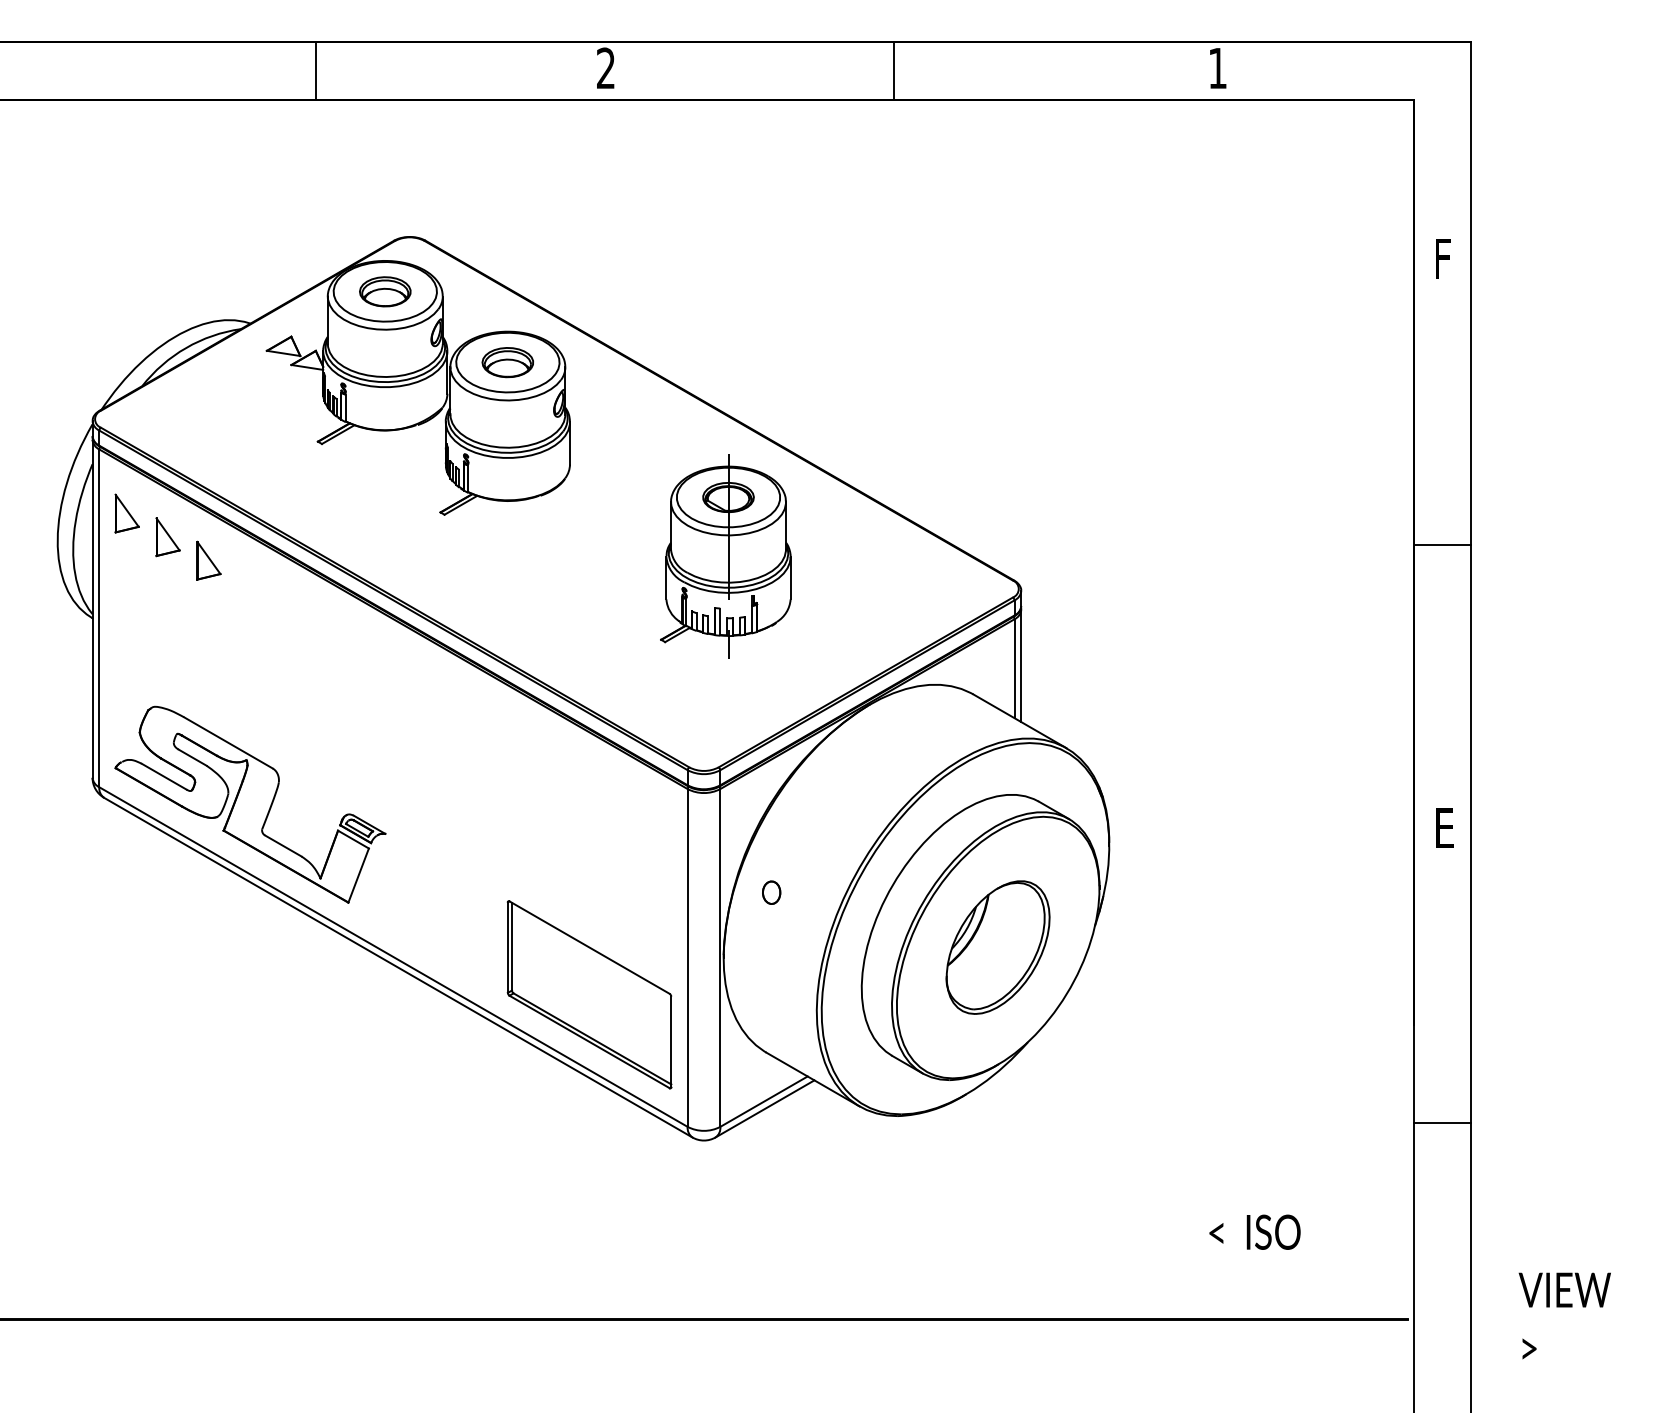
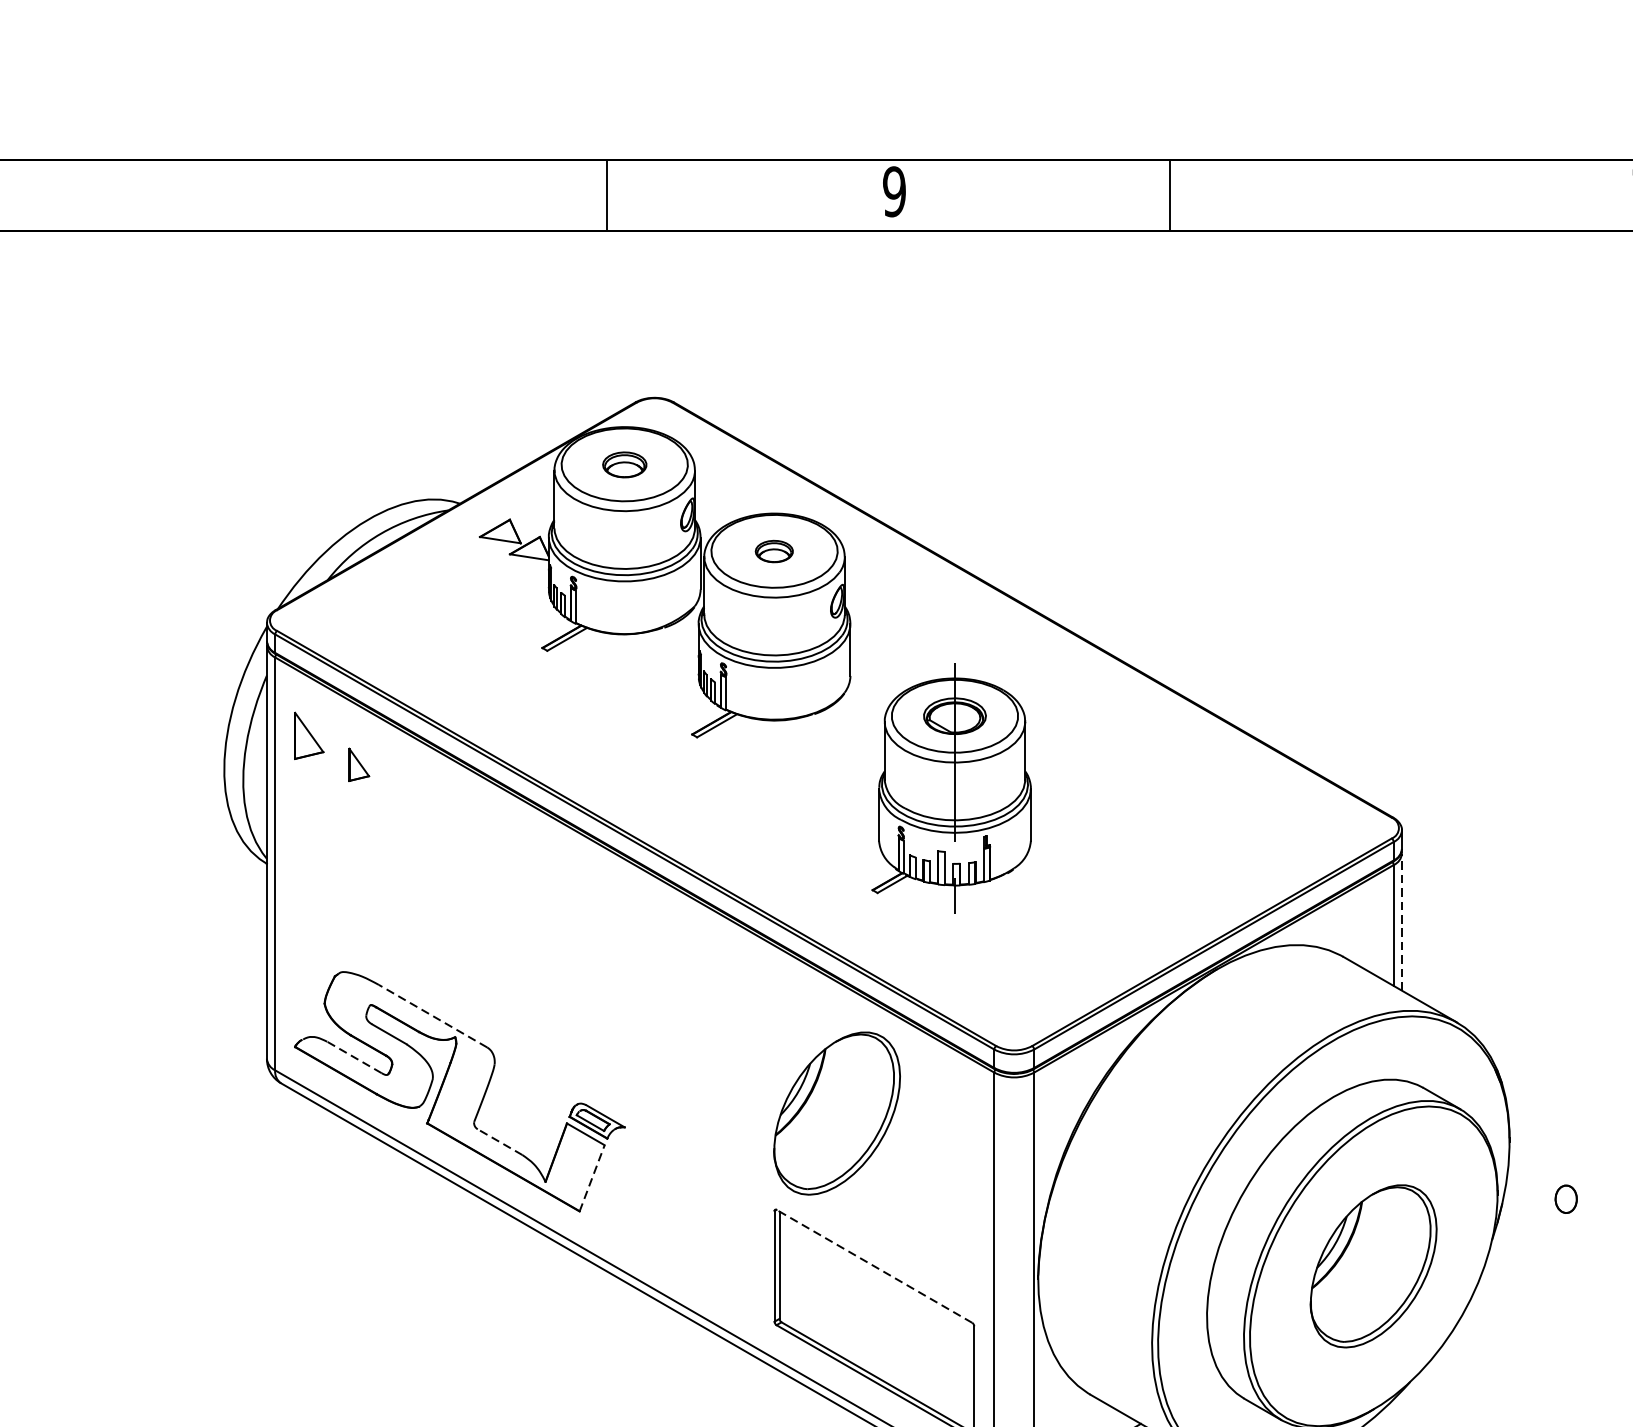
text: (605, 68) -> (893, 191), 2 -> 9
line: (315, 71) -> (606, 195), moved
line: (893, 71) -> (1170, 195), moved
part: (385, 291) -> (624, 464), size x0.7
part: (507, 362) -> (774, 551), size x0.6
part: (167, 537) -> (358, 765), size x0.7
part: (725, 556) -> (951, 788), moved
part: (208, 560) -> (408, 793), removed
line: (1021, 665) -> (1402, 921), solid -> dashed
line: (228, 742) -> (433, 1015), solid -> dashed
line: (164, 776) -> (354, 1057), solid -> dashed
part: (558, 822) -> (836, 1113), added
line: (282, 845) -> (499, 1141), solid -> dashed
line: (358, 875) -> (591, 1178), solid -> dashed
part: (771, 892) -> (1566, 1199), moved
line: (589, 947) -> (874, 1266), solid -> dashed

